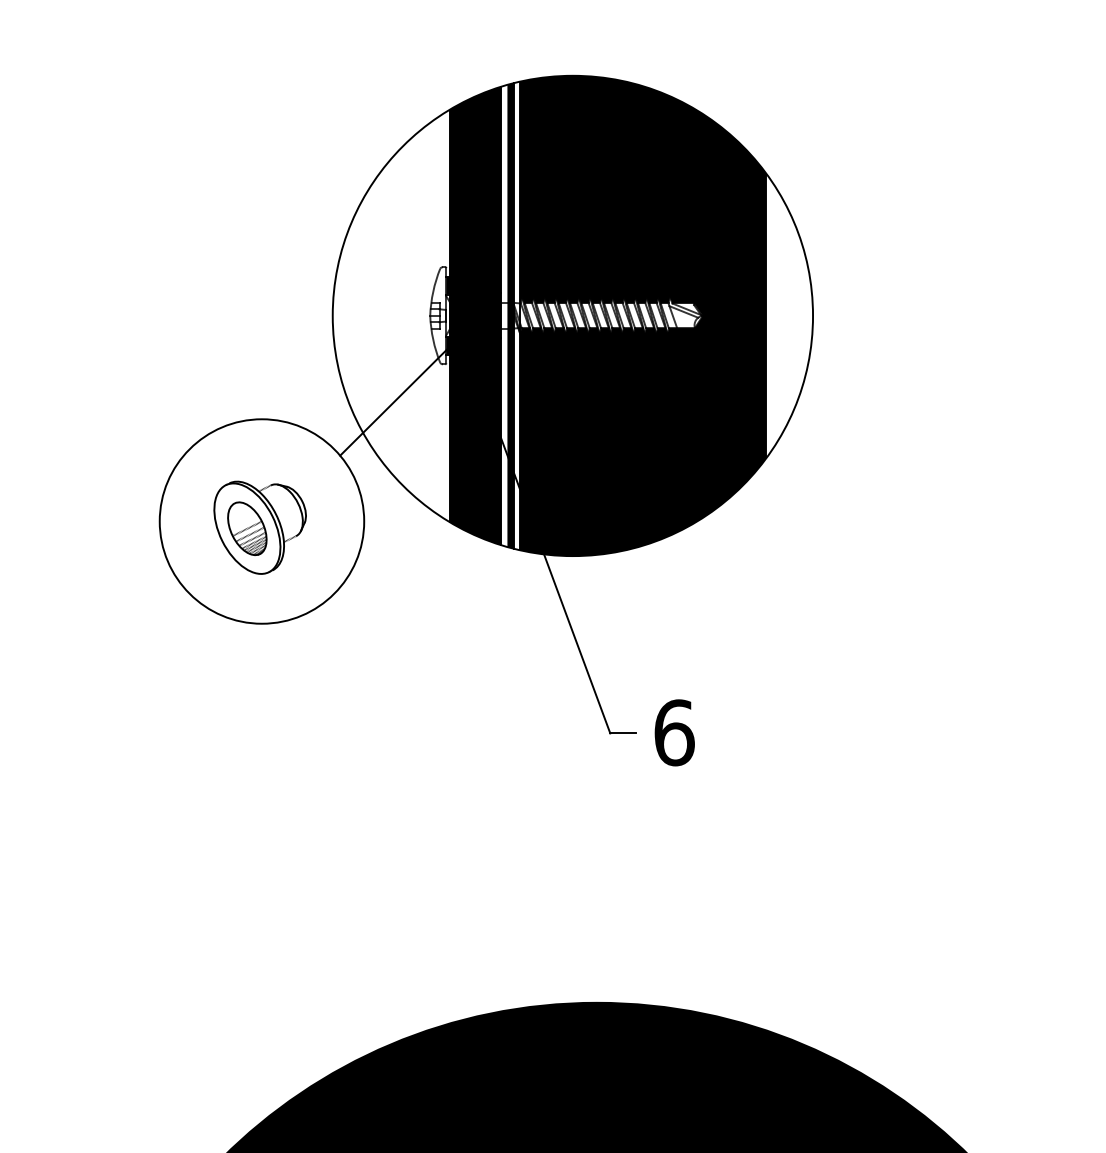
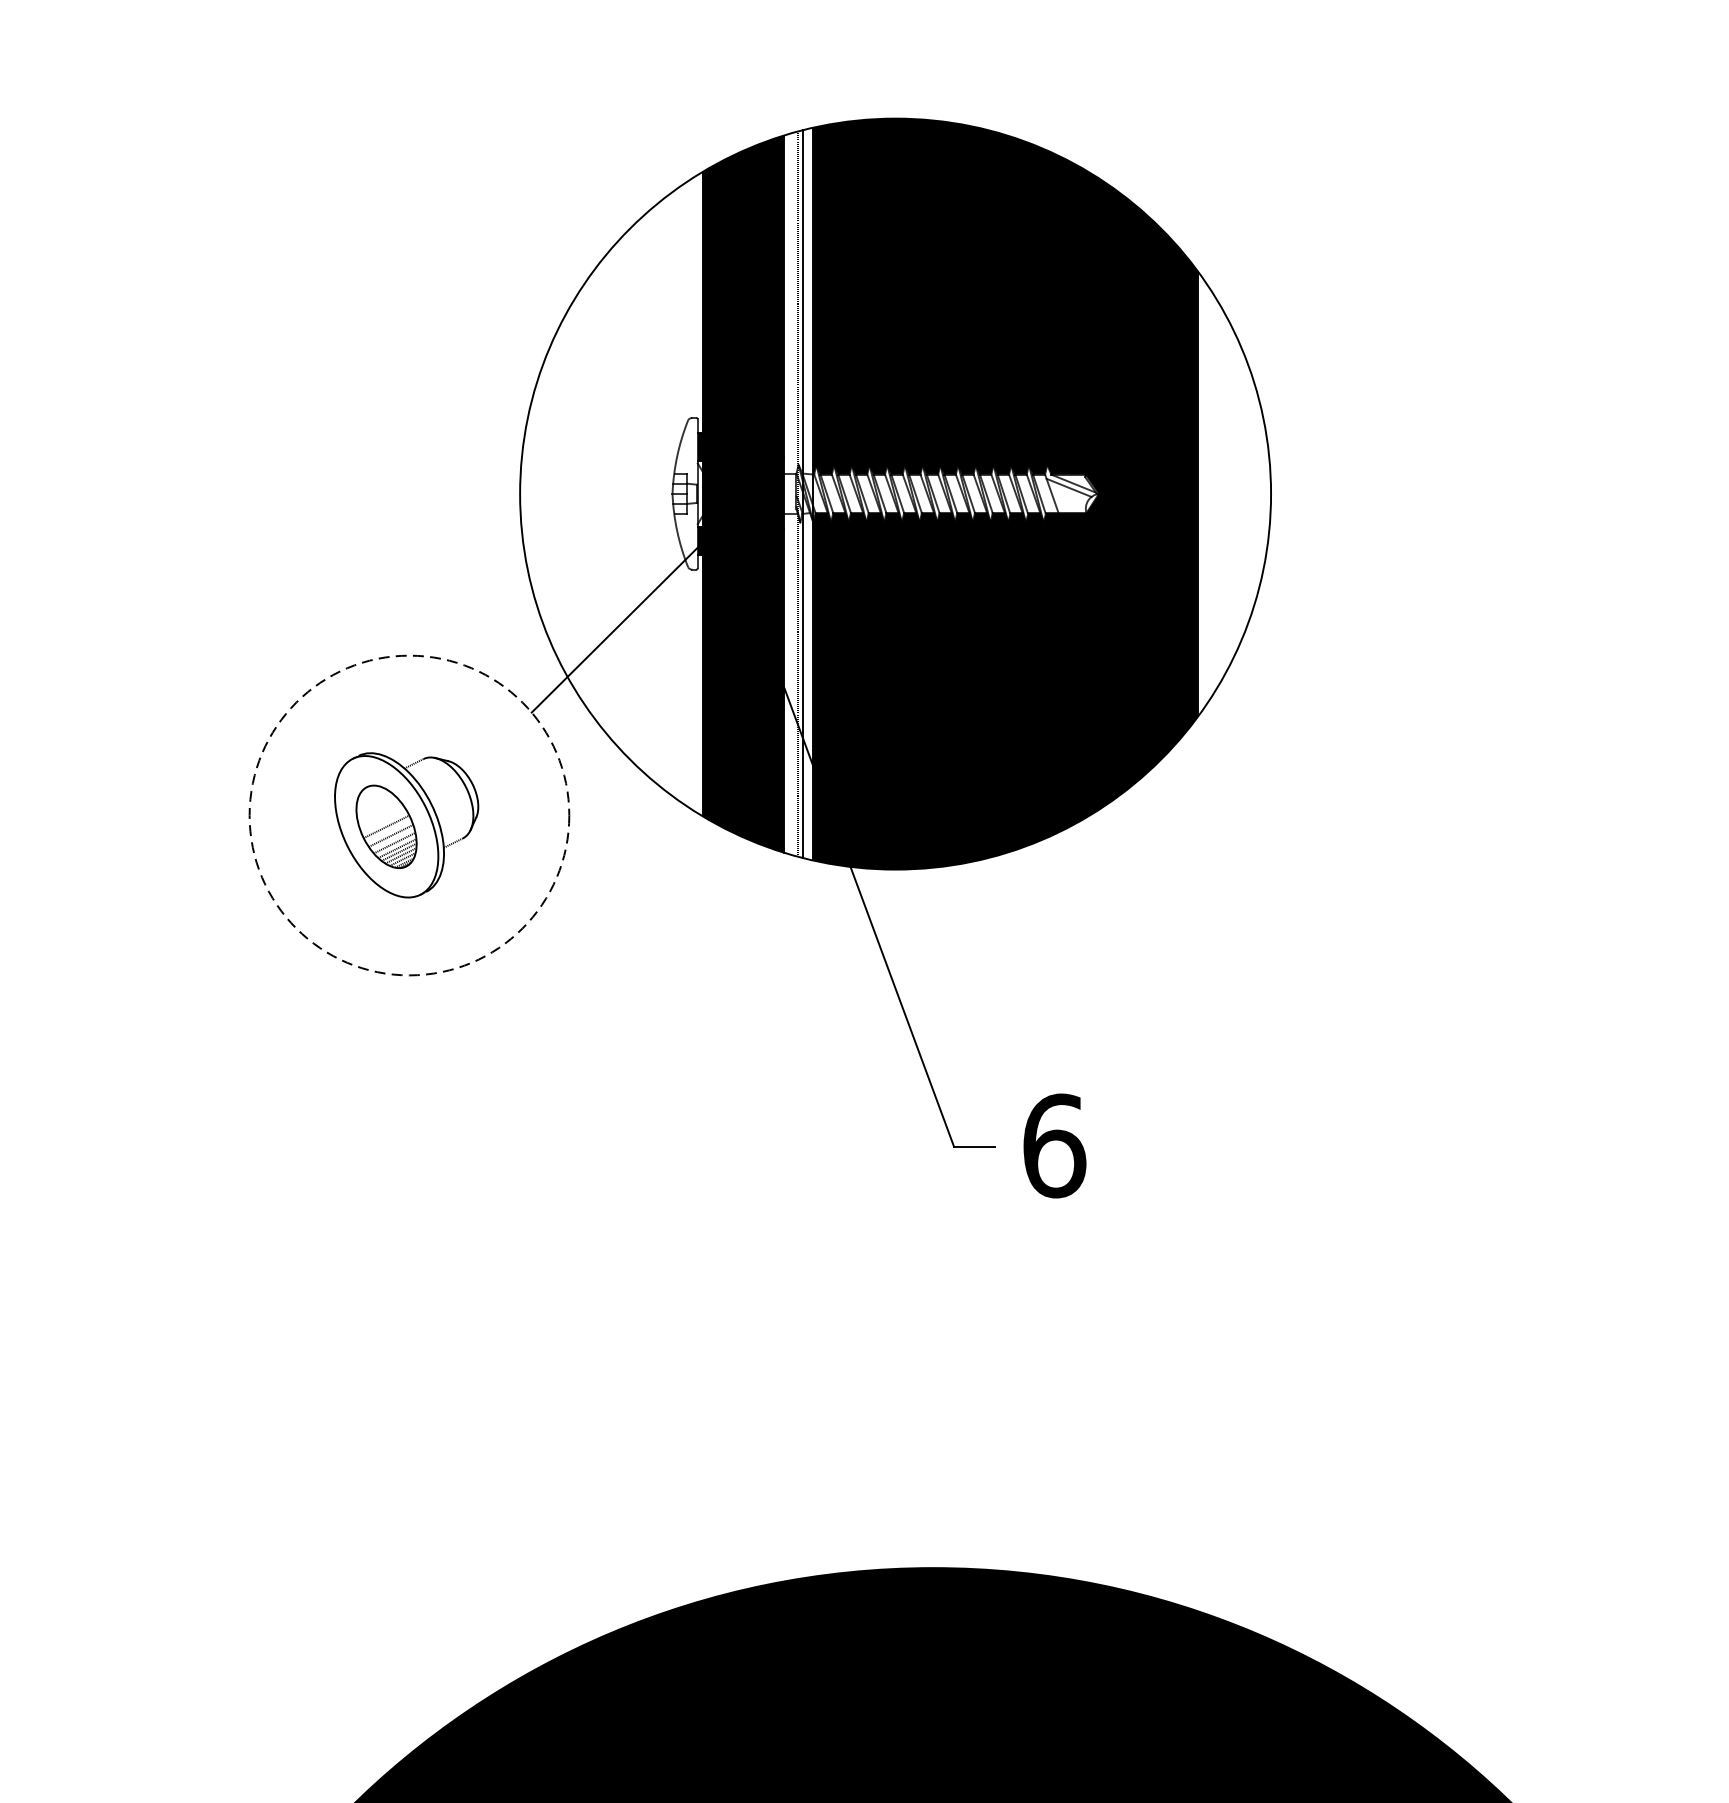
fill: (510, 315) -> (798, 493), removed
circle: (261, 521) -> (408, 815), solid -> dashed

